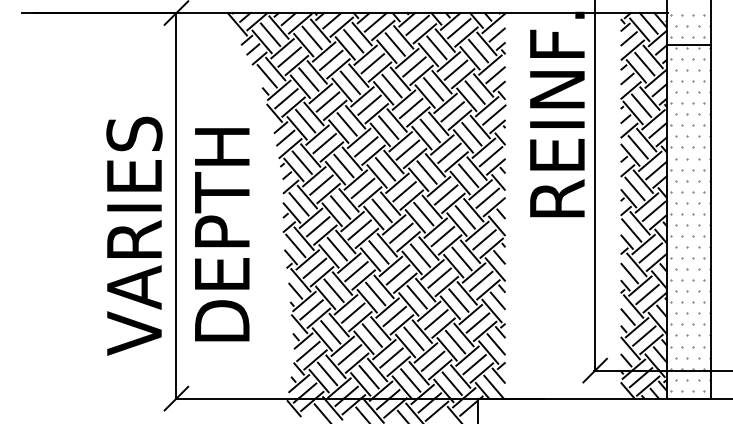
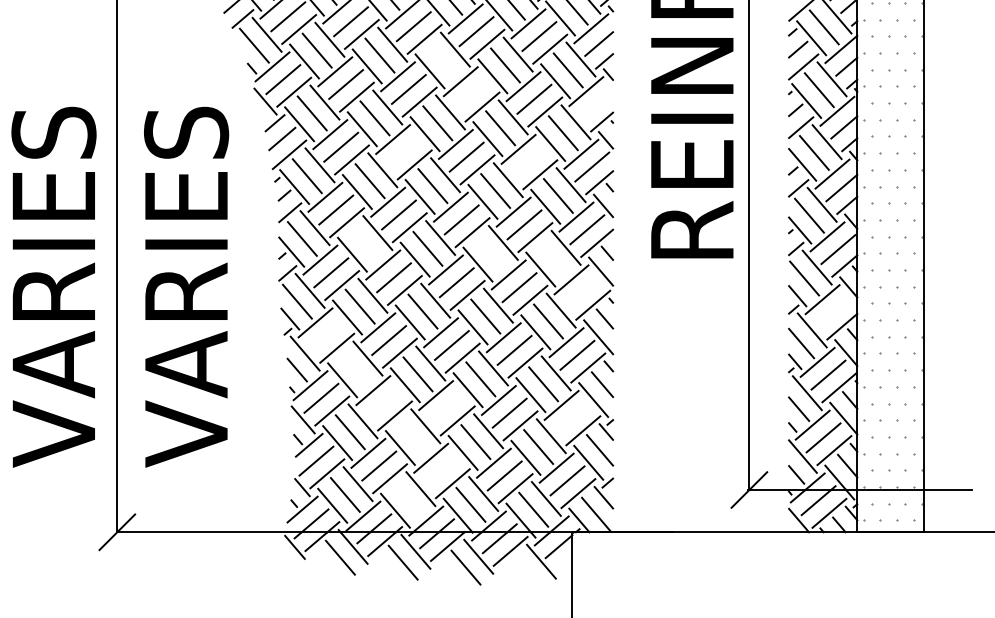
line: (391, 85) -> (441, 59), removed
line: (410, 108) -> (470, 94), removed
line: (494, 114) -> (597, 103), removed
line: (366, 146) -> (404, 151), removed
line: (449, 152) -> (529, 160), removed
line: (340, 207) -> (364, 243), removed
line: (423, 213) -> (490, 252), removed
line: (464, 217) -> (552, 258), removed
text: (222, 235) -> (186, 286), DEPTH -> VARIES
line: (484, 239) -> (582, 292), removed
line: (650, 252) -> (832, 311), removed
line: (314, 267) -> (325, 334), removed
line: (333, 290) -> (354, 369), removed
line: (353, 312) -> (384, 402), removed
line: (394, 316) -> (446, 408), removed
line: (477, 322) -> (571, 417), removed
line: (371, 335) -> (411, 436), removed
line: (391, 357) -> (441, 470), removed
line: (368, 376) -> (407, 498), removed

